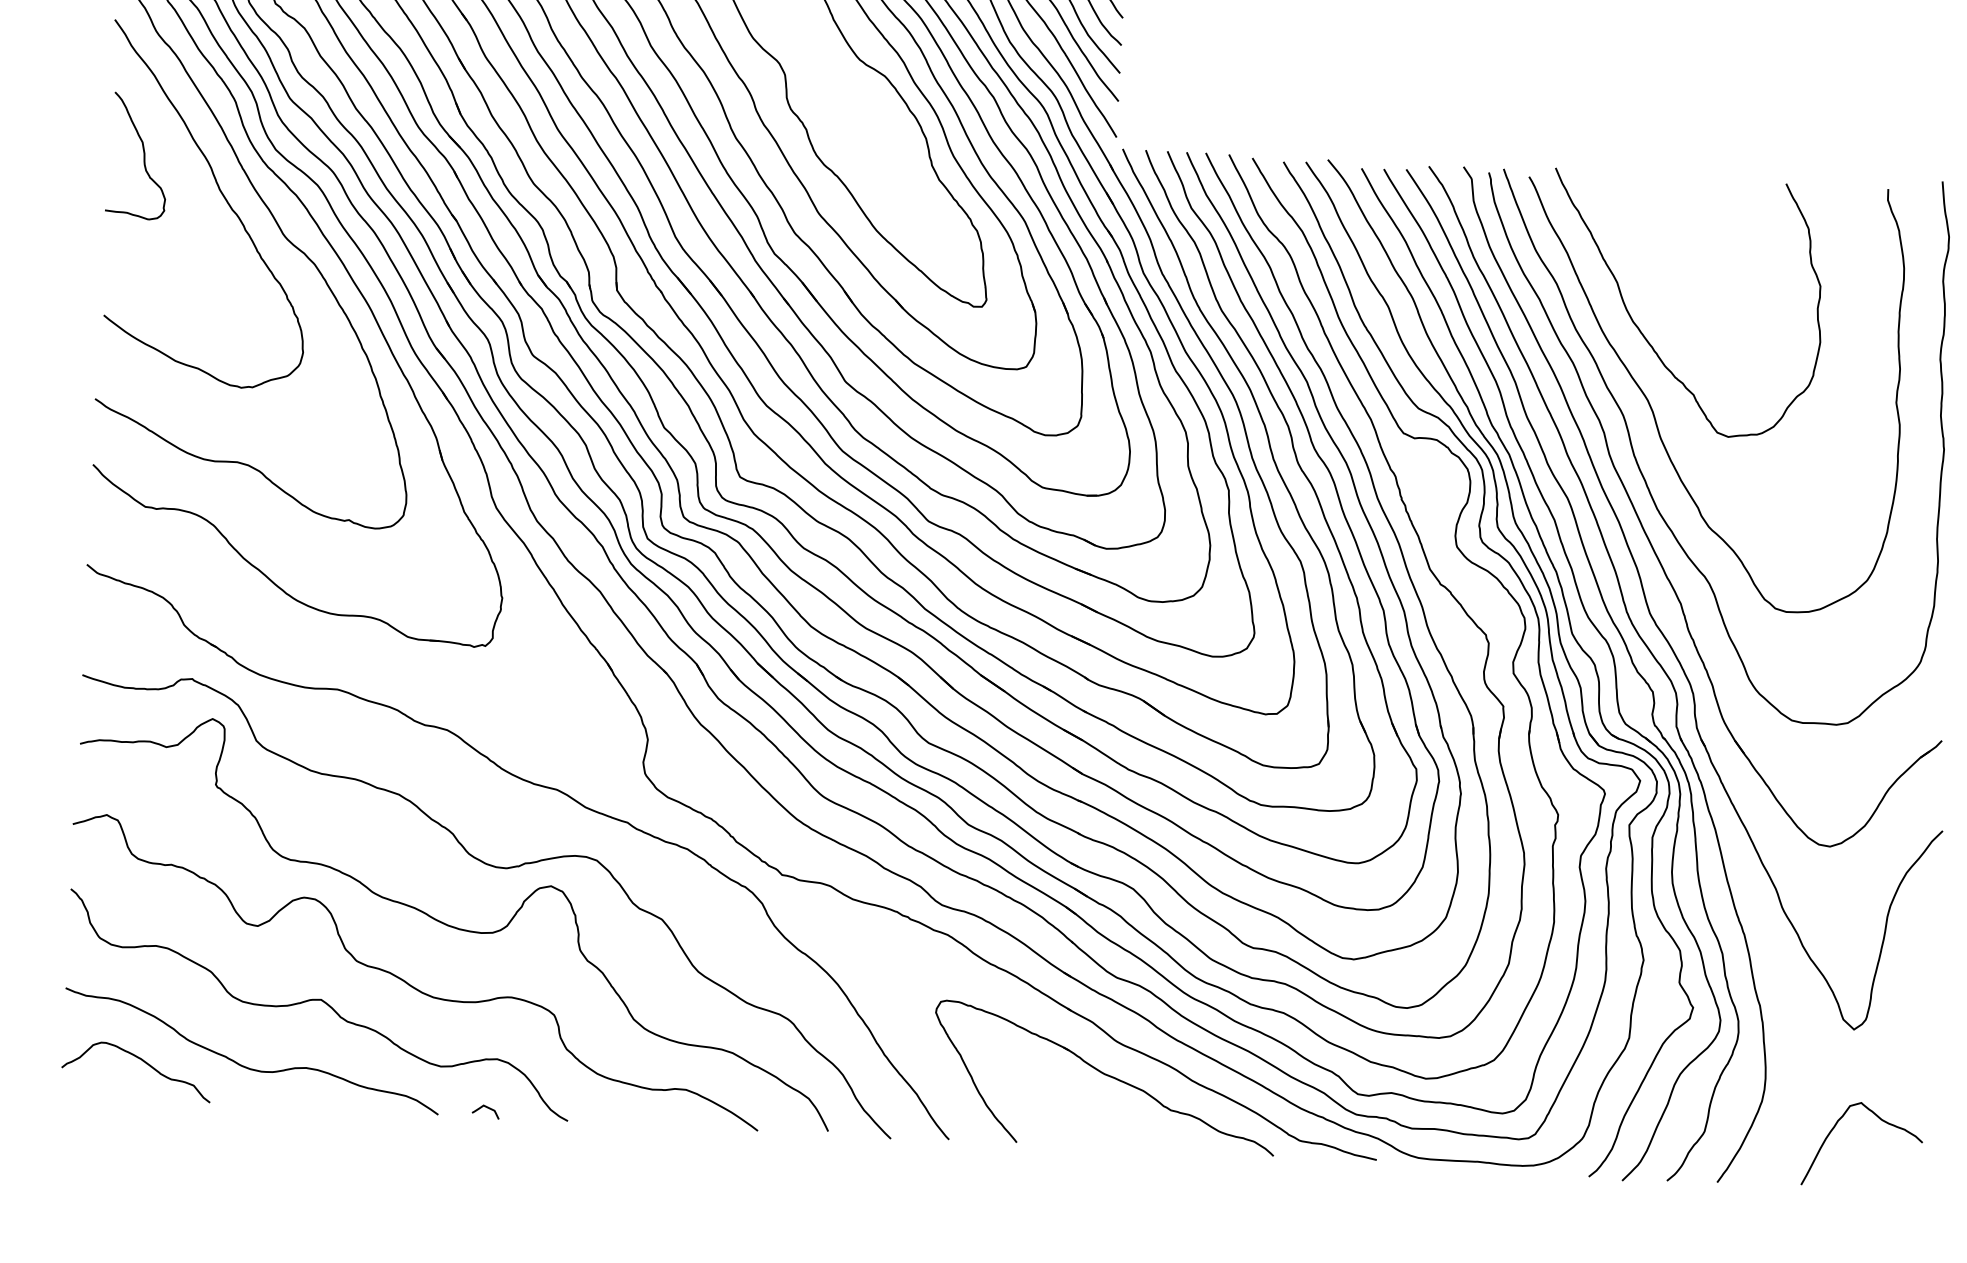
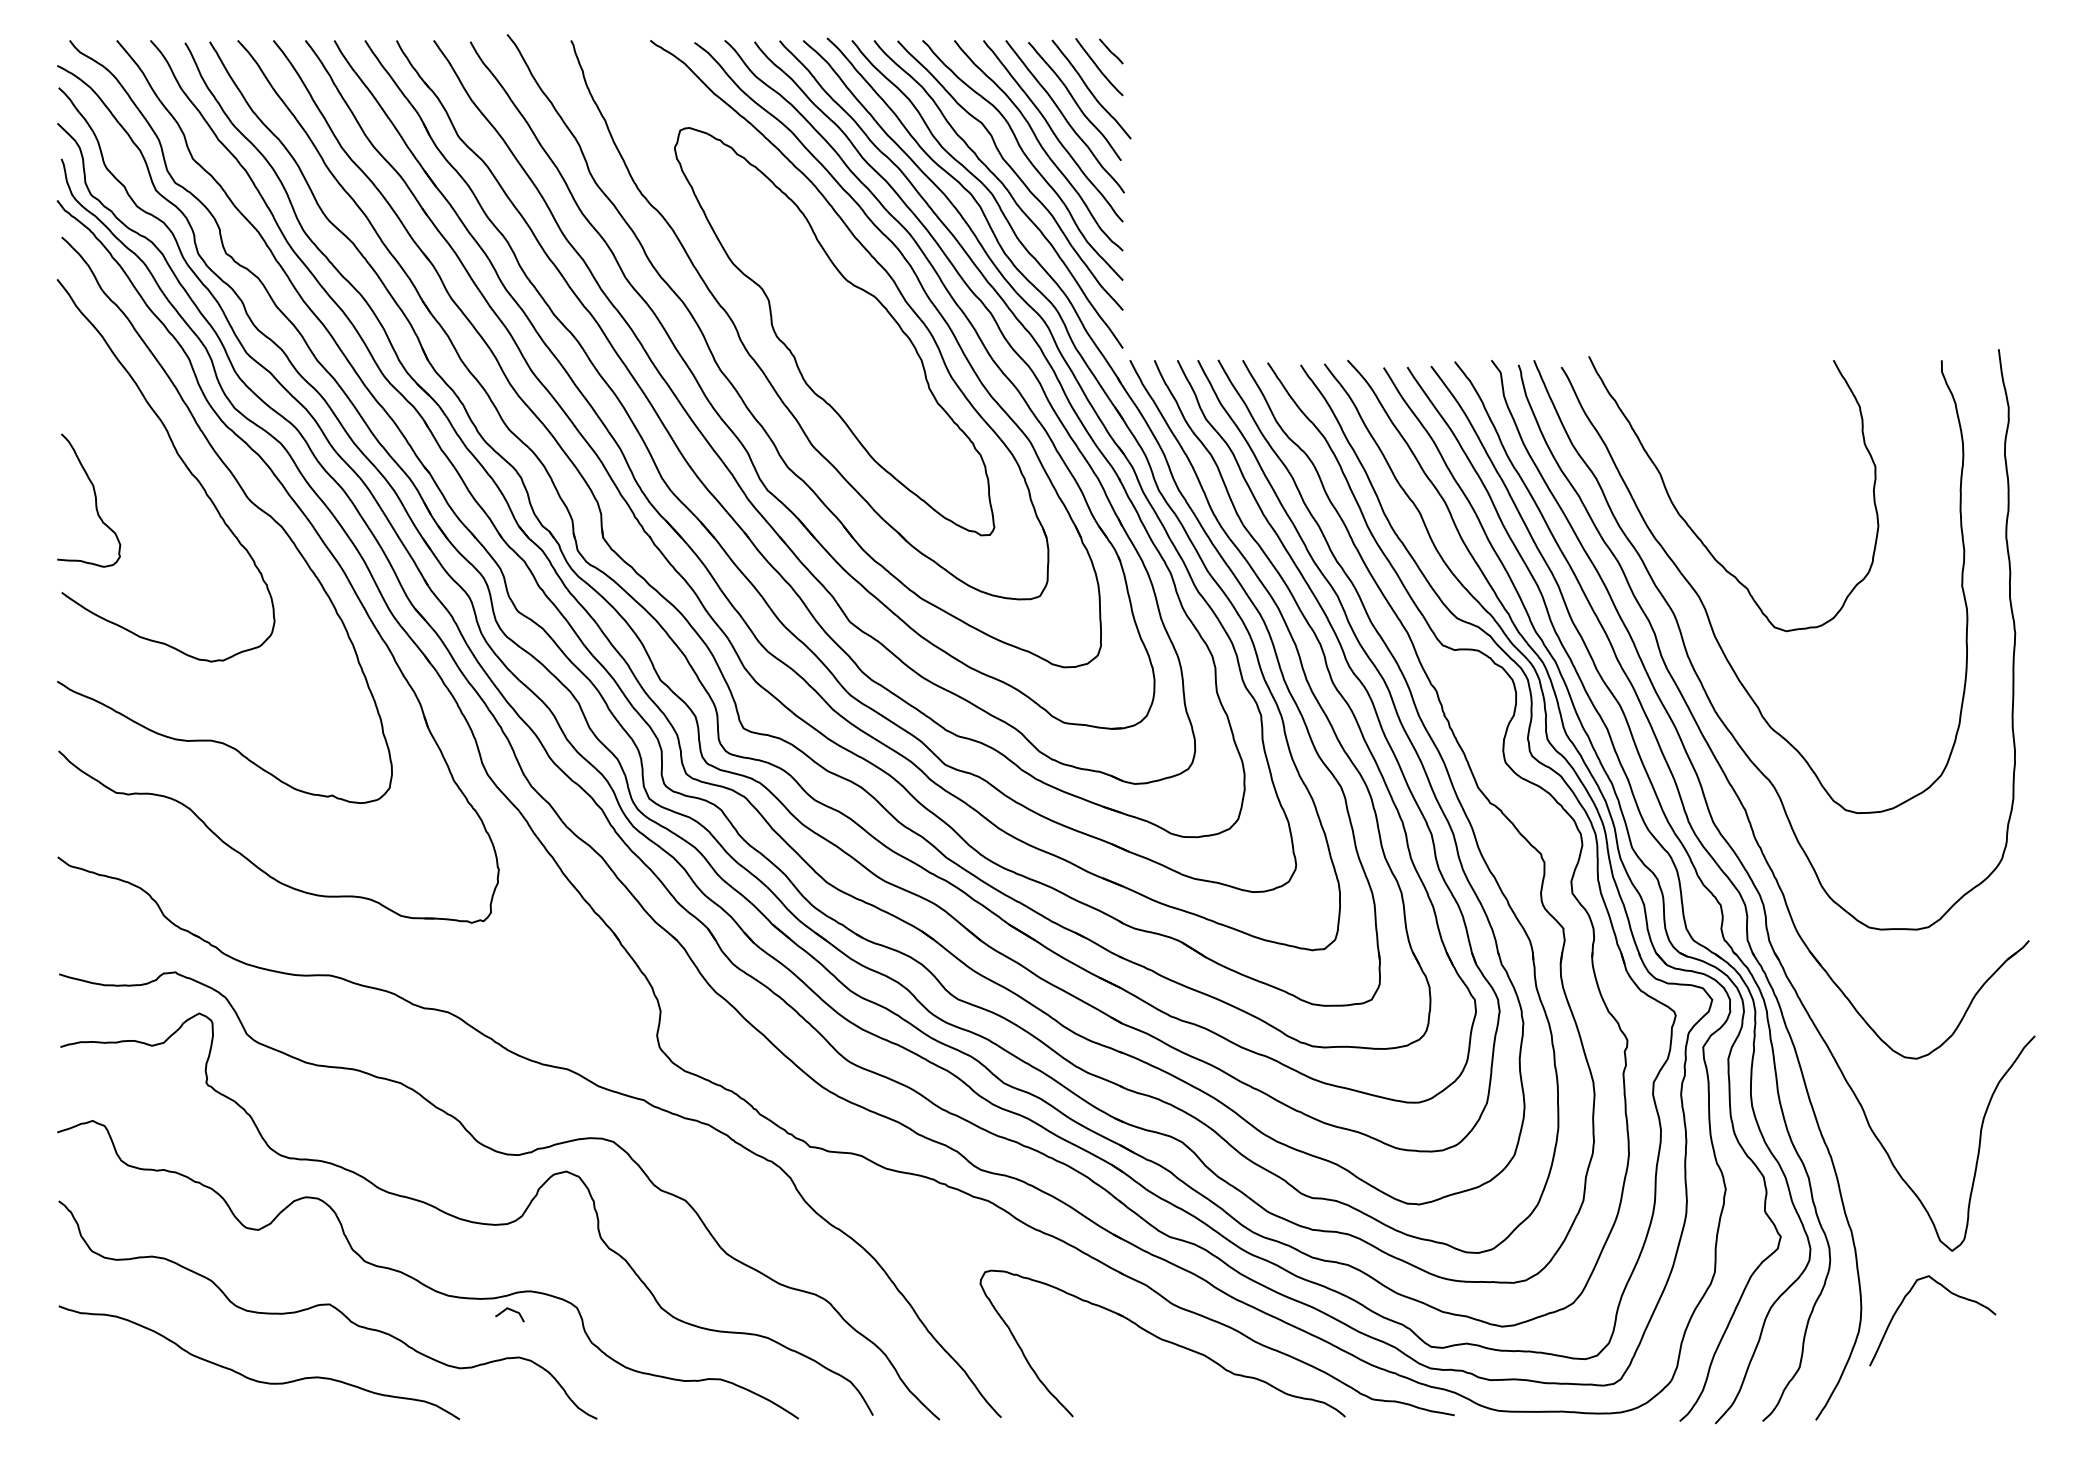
curve: (143, 156) -> (95, 500), moved
curve: (143, 1062) -> (145, 1380), removed
curve: (485, 1107) -> (509, 1310), moved
curve: (1880, 1120) -> (1950, 1293), moved

